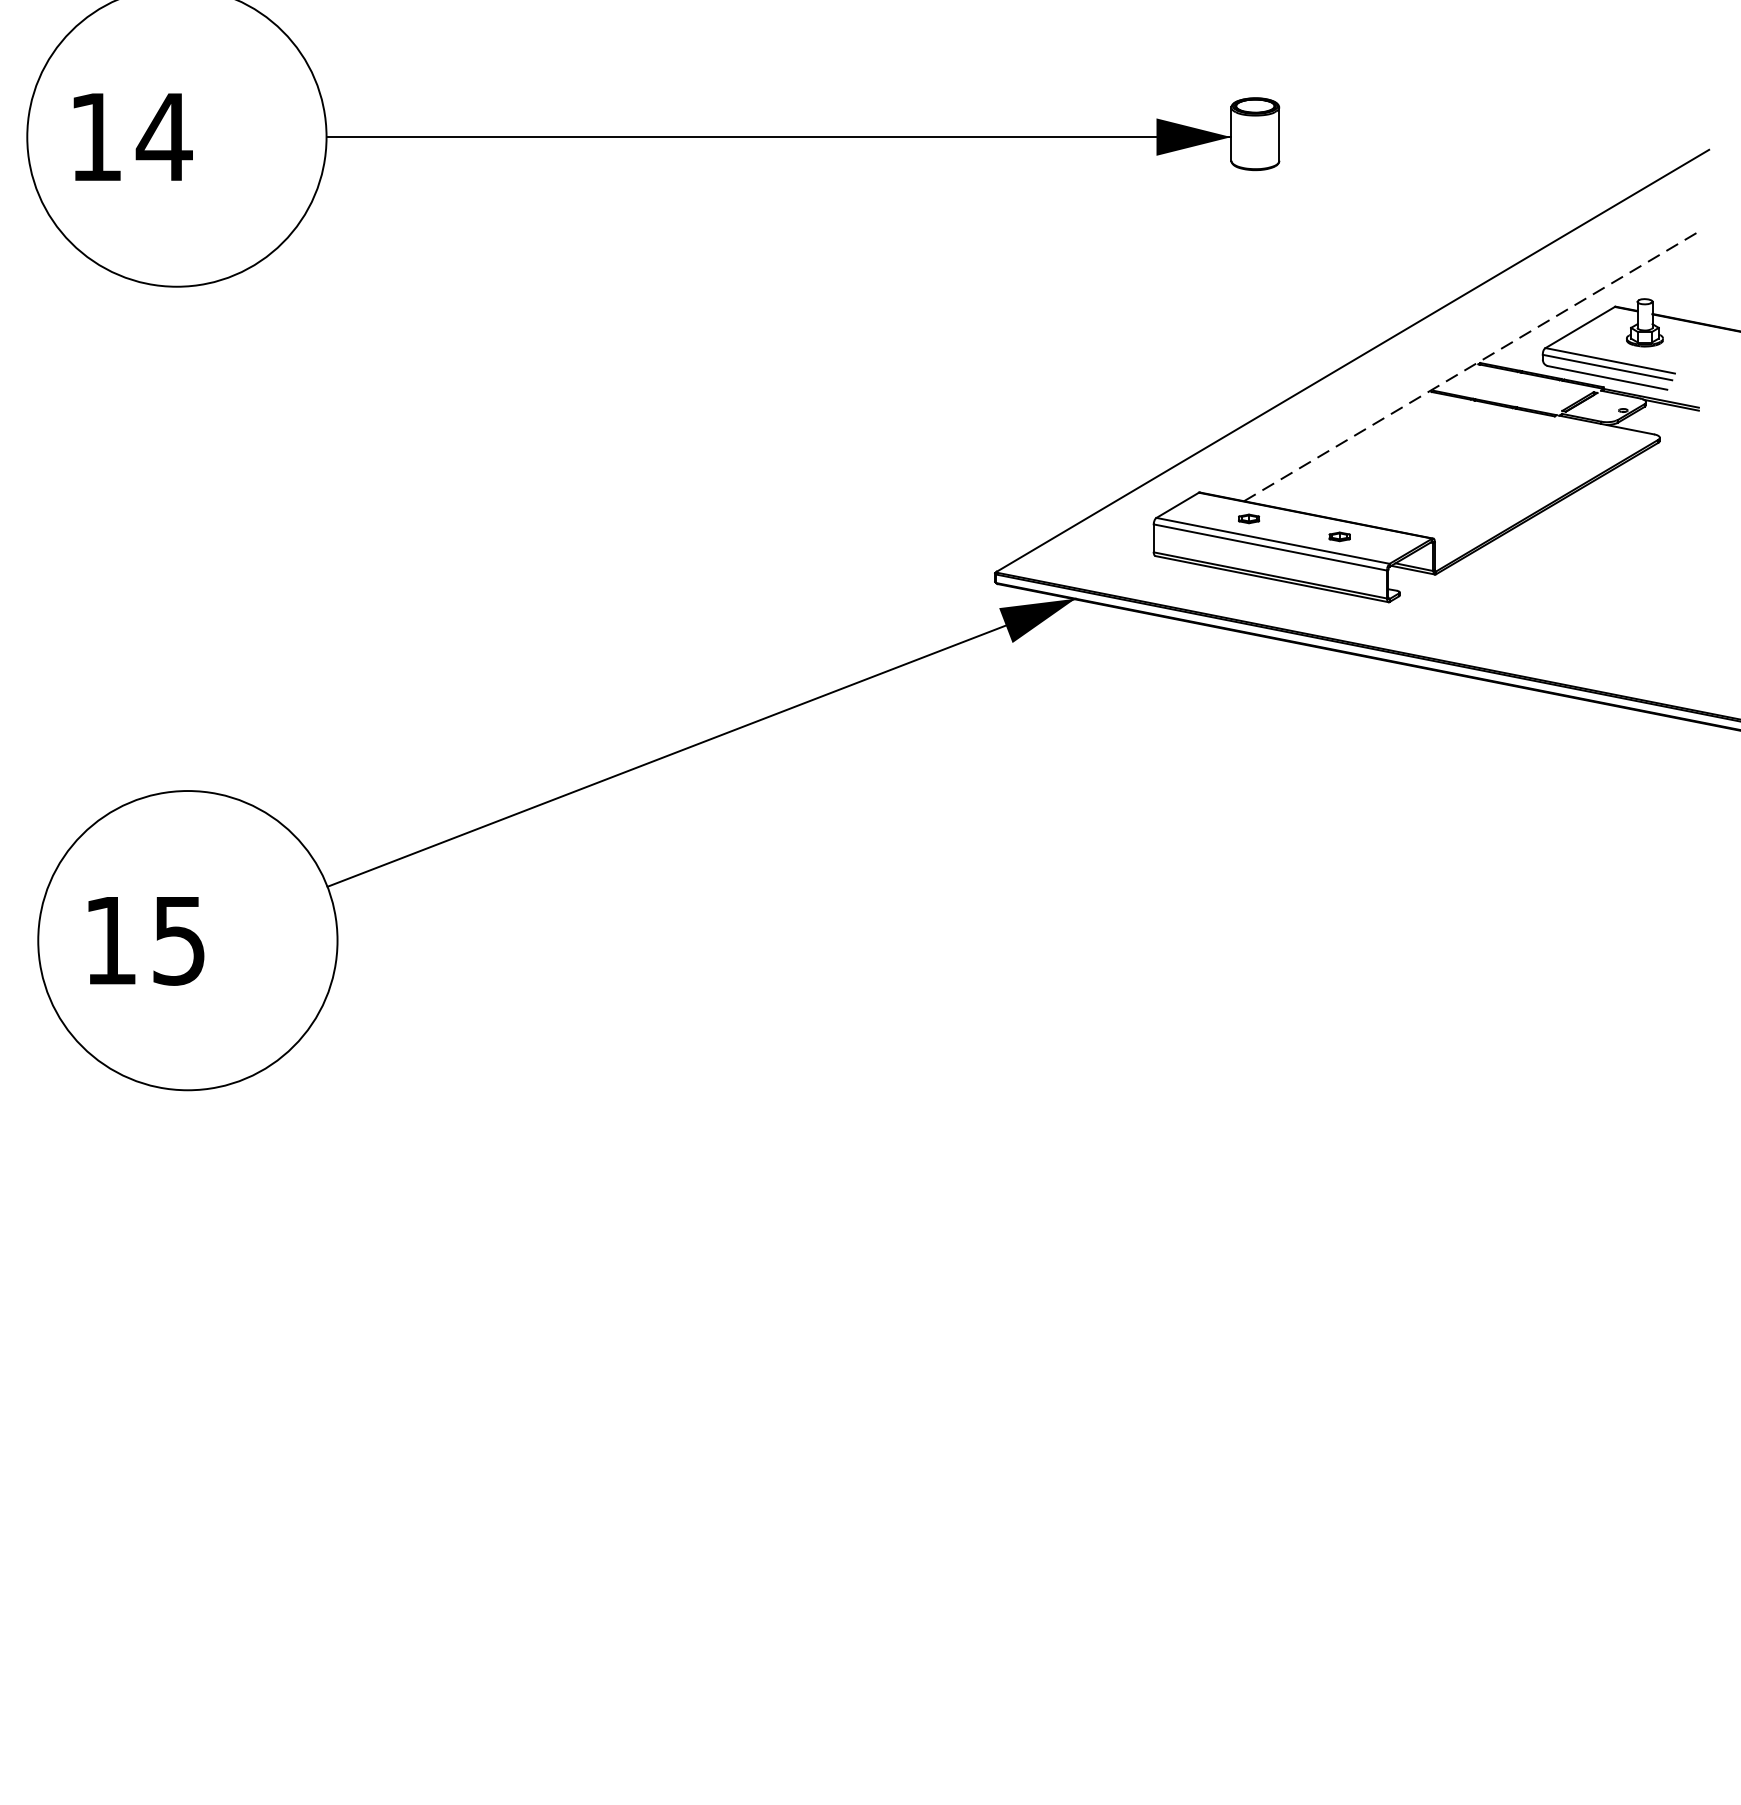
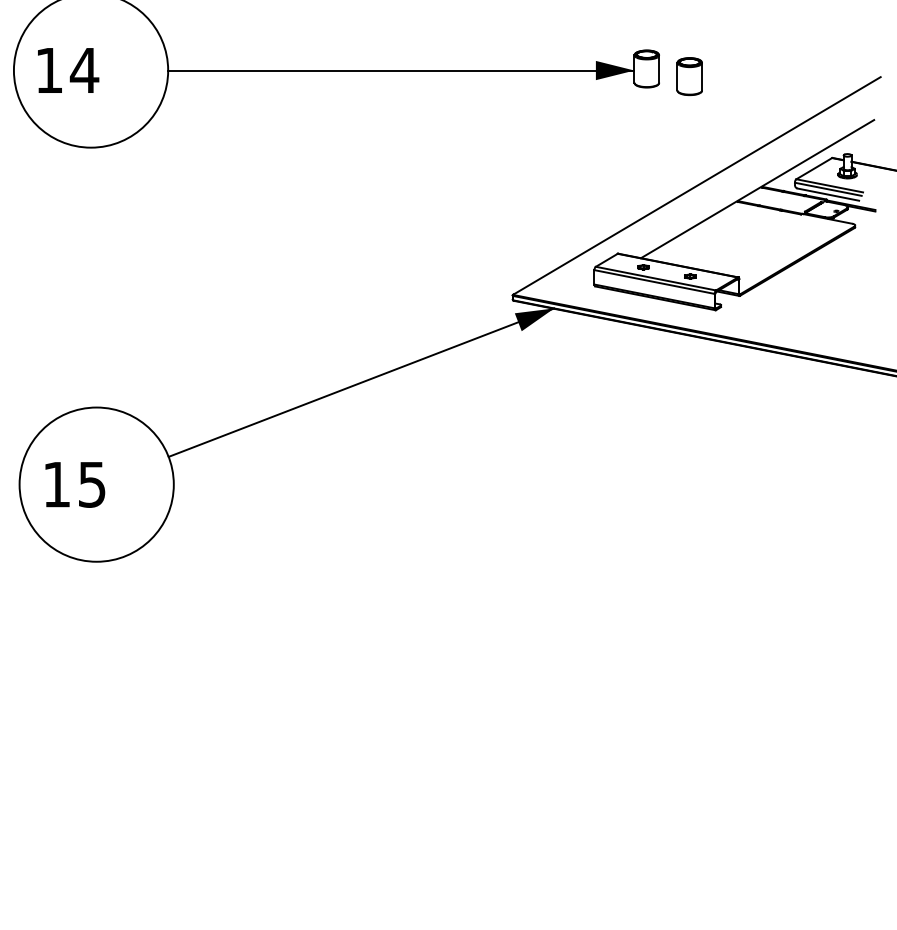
part: (1338, 148) -> (689, 76), added
line: (1470, 367) -> (757, 189), dashed -> solid

